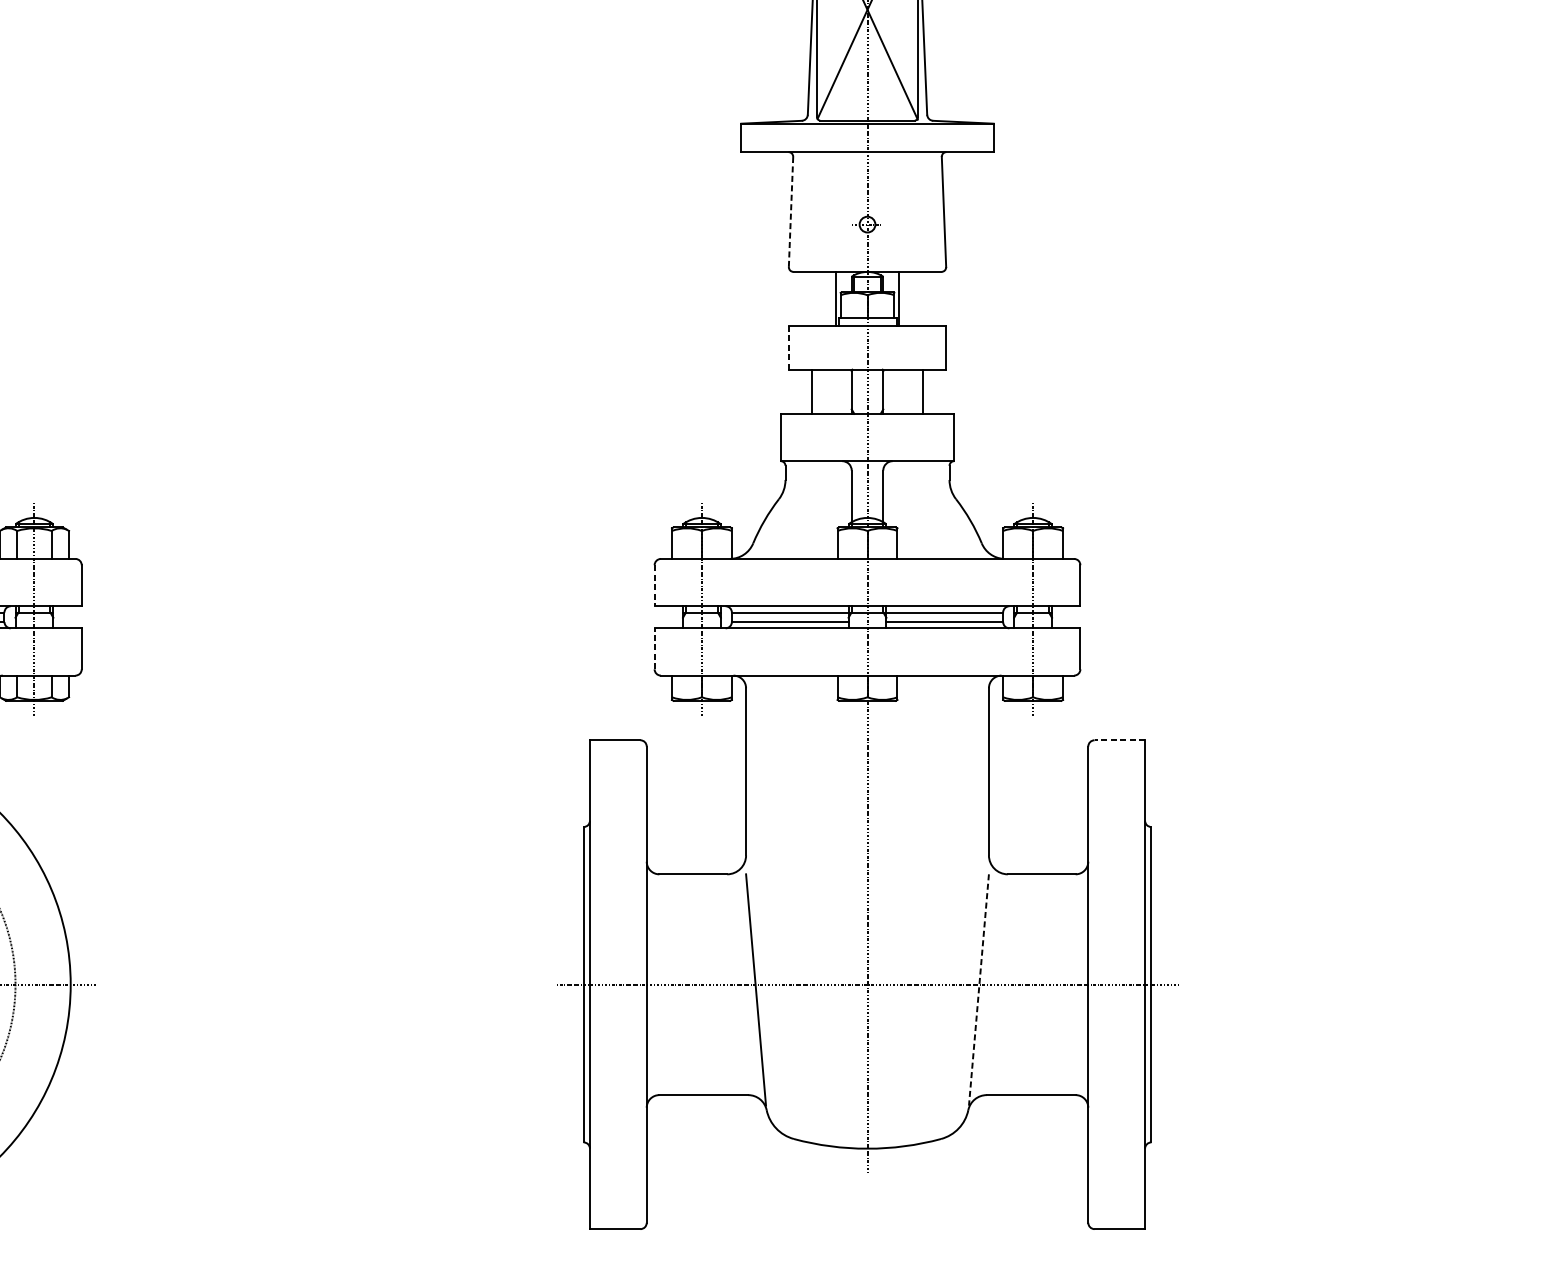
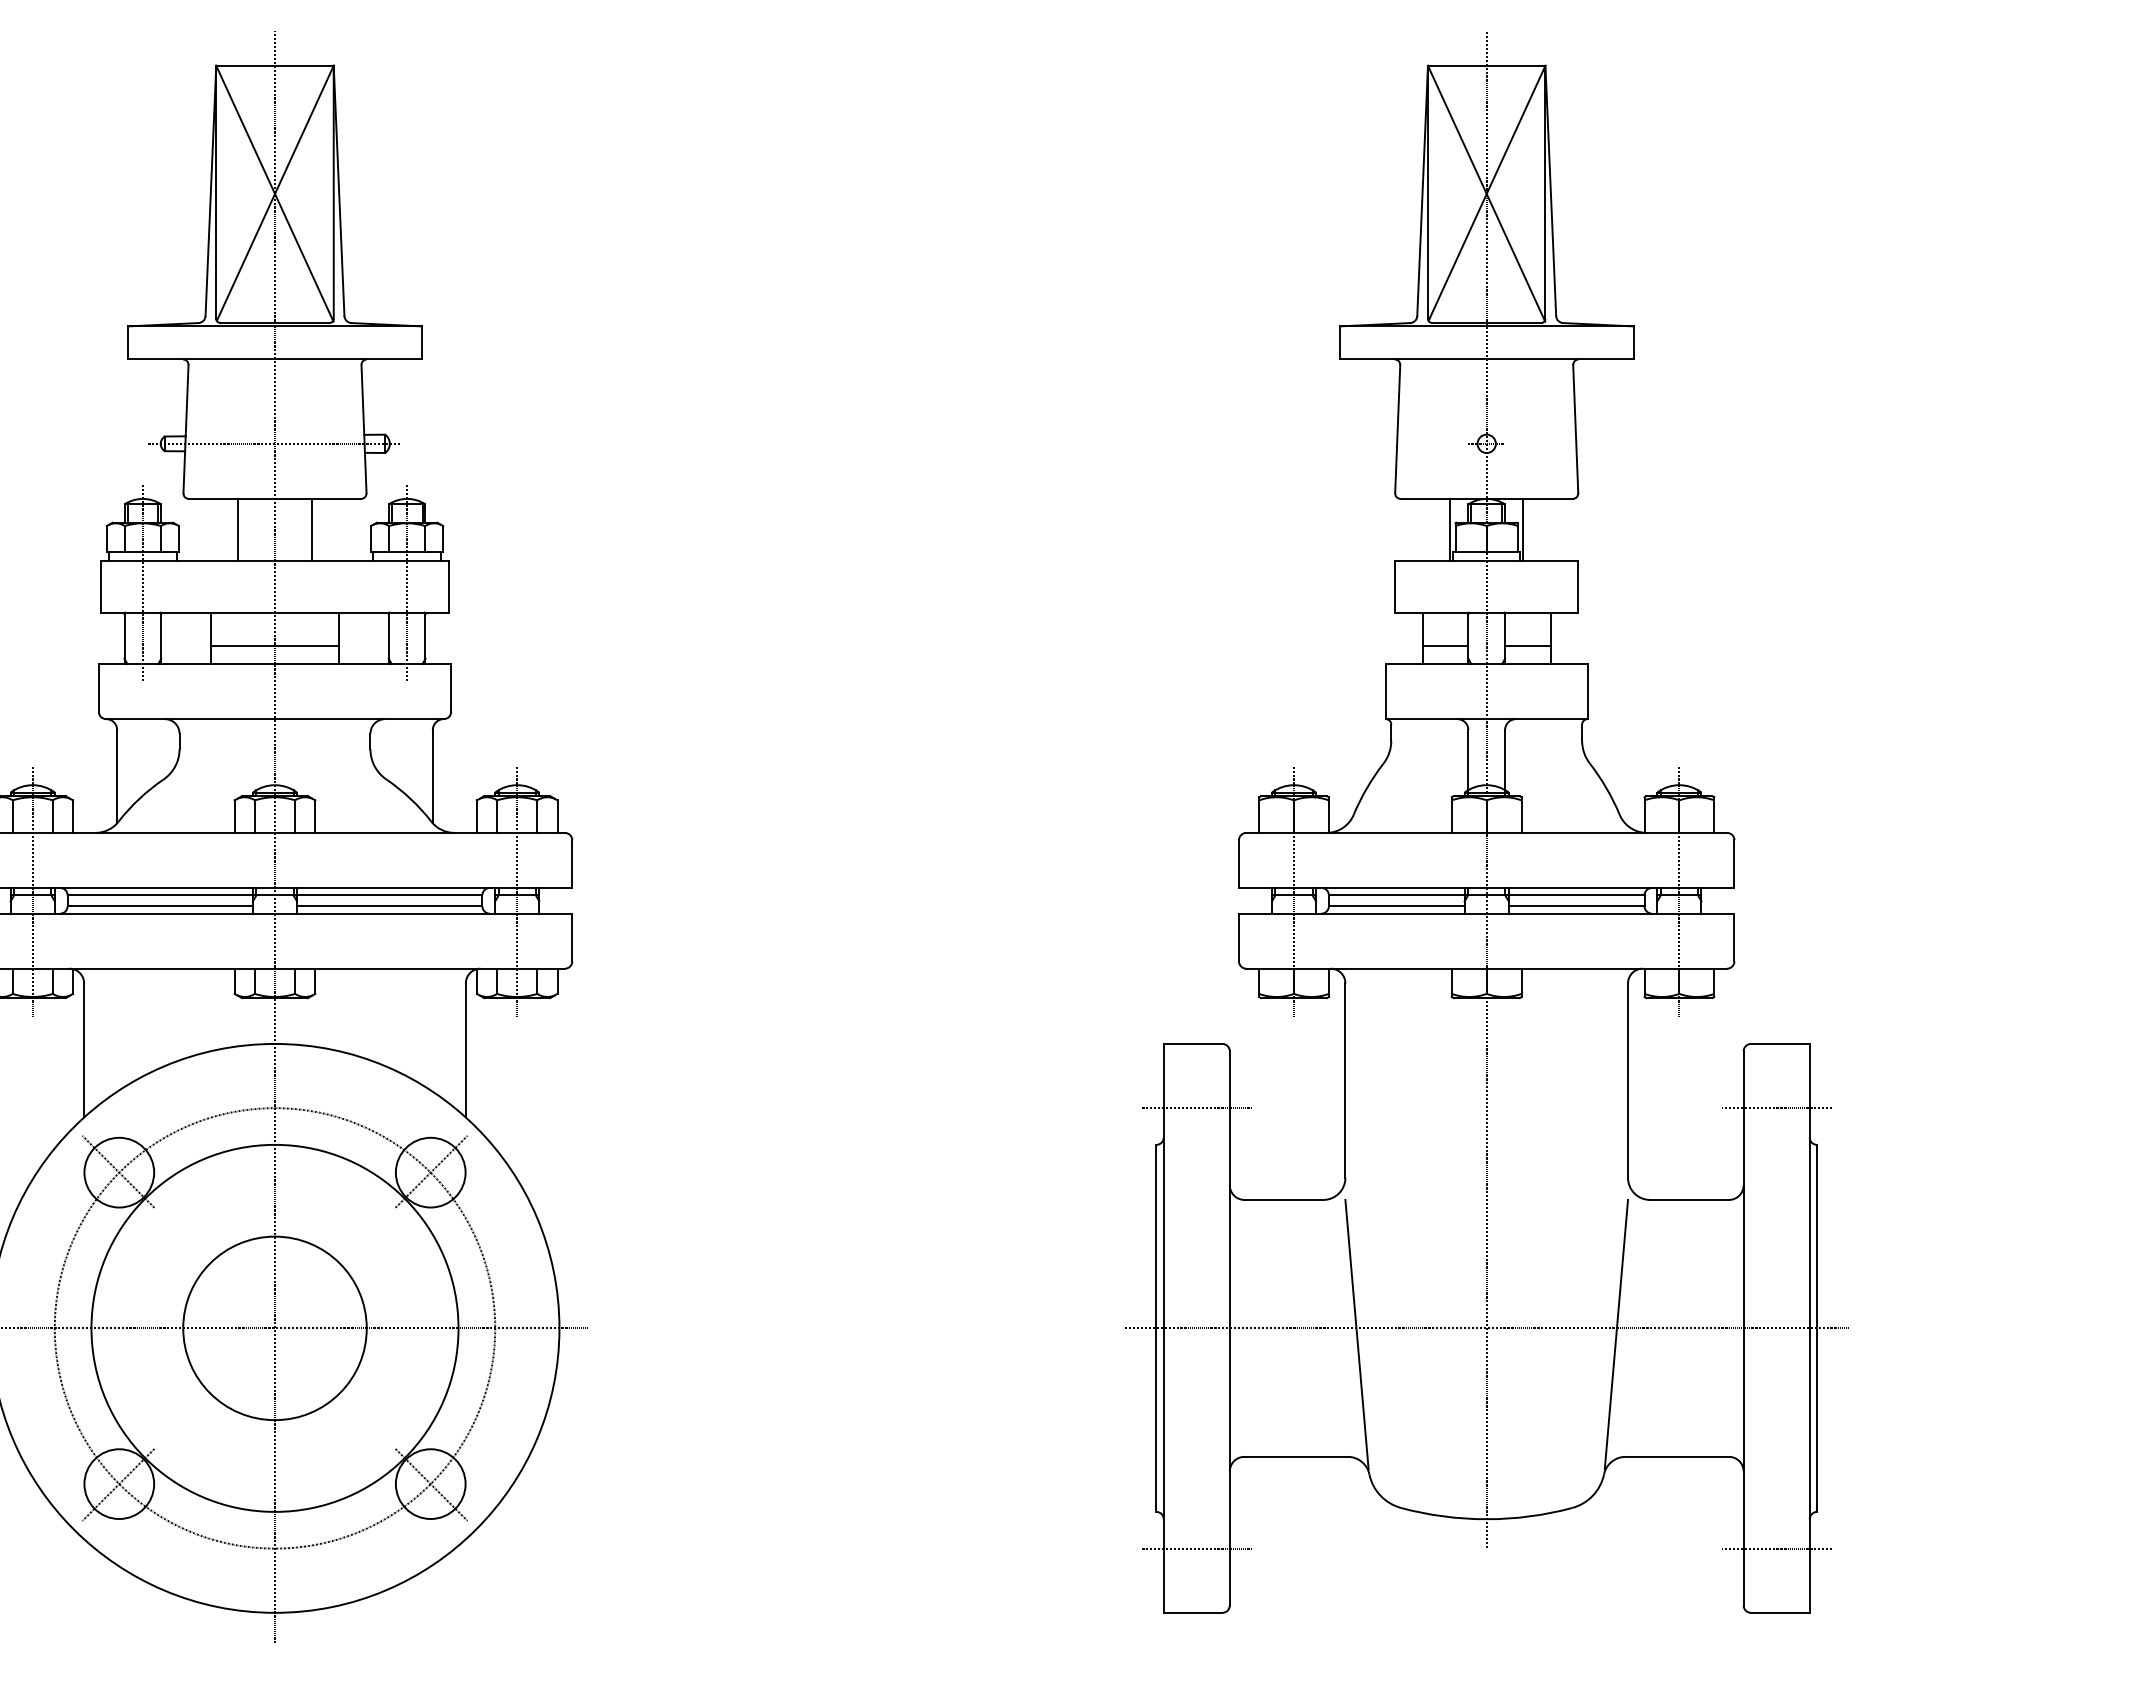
line: (790, 212) -> (1397, 429), dashed -> solid
line: (788, 347) -> (1394, 586), dashed -> solid
line: (832, 397) -> (1445, 645), added
line: (902, 397) -> (1527, 645), added
line: (654, 586) -> (1238, 864), dashed -> solid
line: (654, 648) -> (1238, 937), dashed -> solid
line: (1119, 739) -> (1779, 1043), dashed -> solid
line: (618, 795) -> (1196, 1108), added
line: (1116, 795) -> (1776, 1108), added
line: (979, 990) -> (1616, 1335), dashed -> solid
line: (618, 1173) -> (1196, 1548), added
line: (1116, 1173) -> (1776, 1548), added

